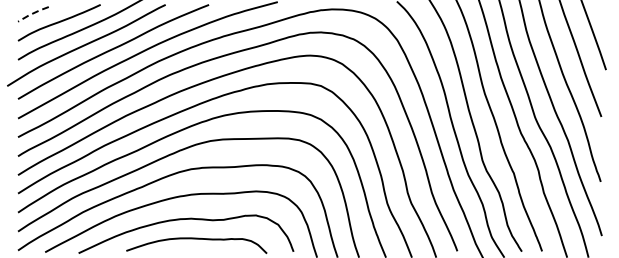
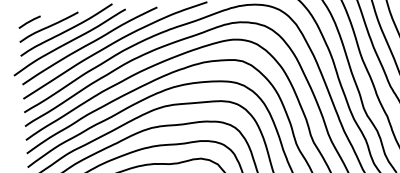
line: (32, 13) -> (29, 21), dashed -> solid

